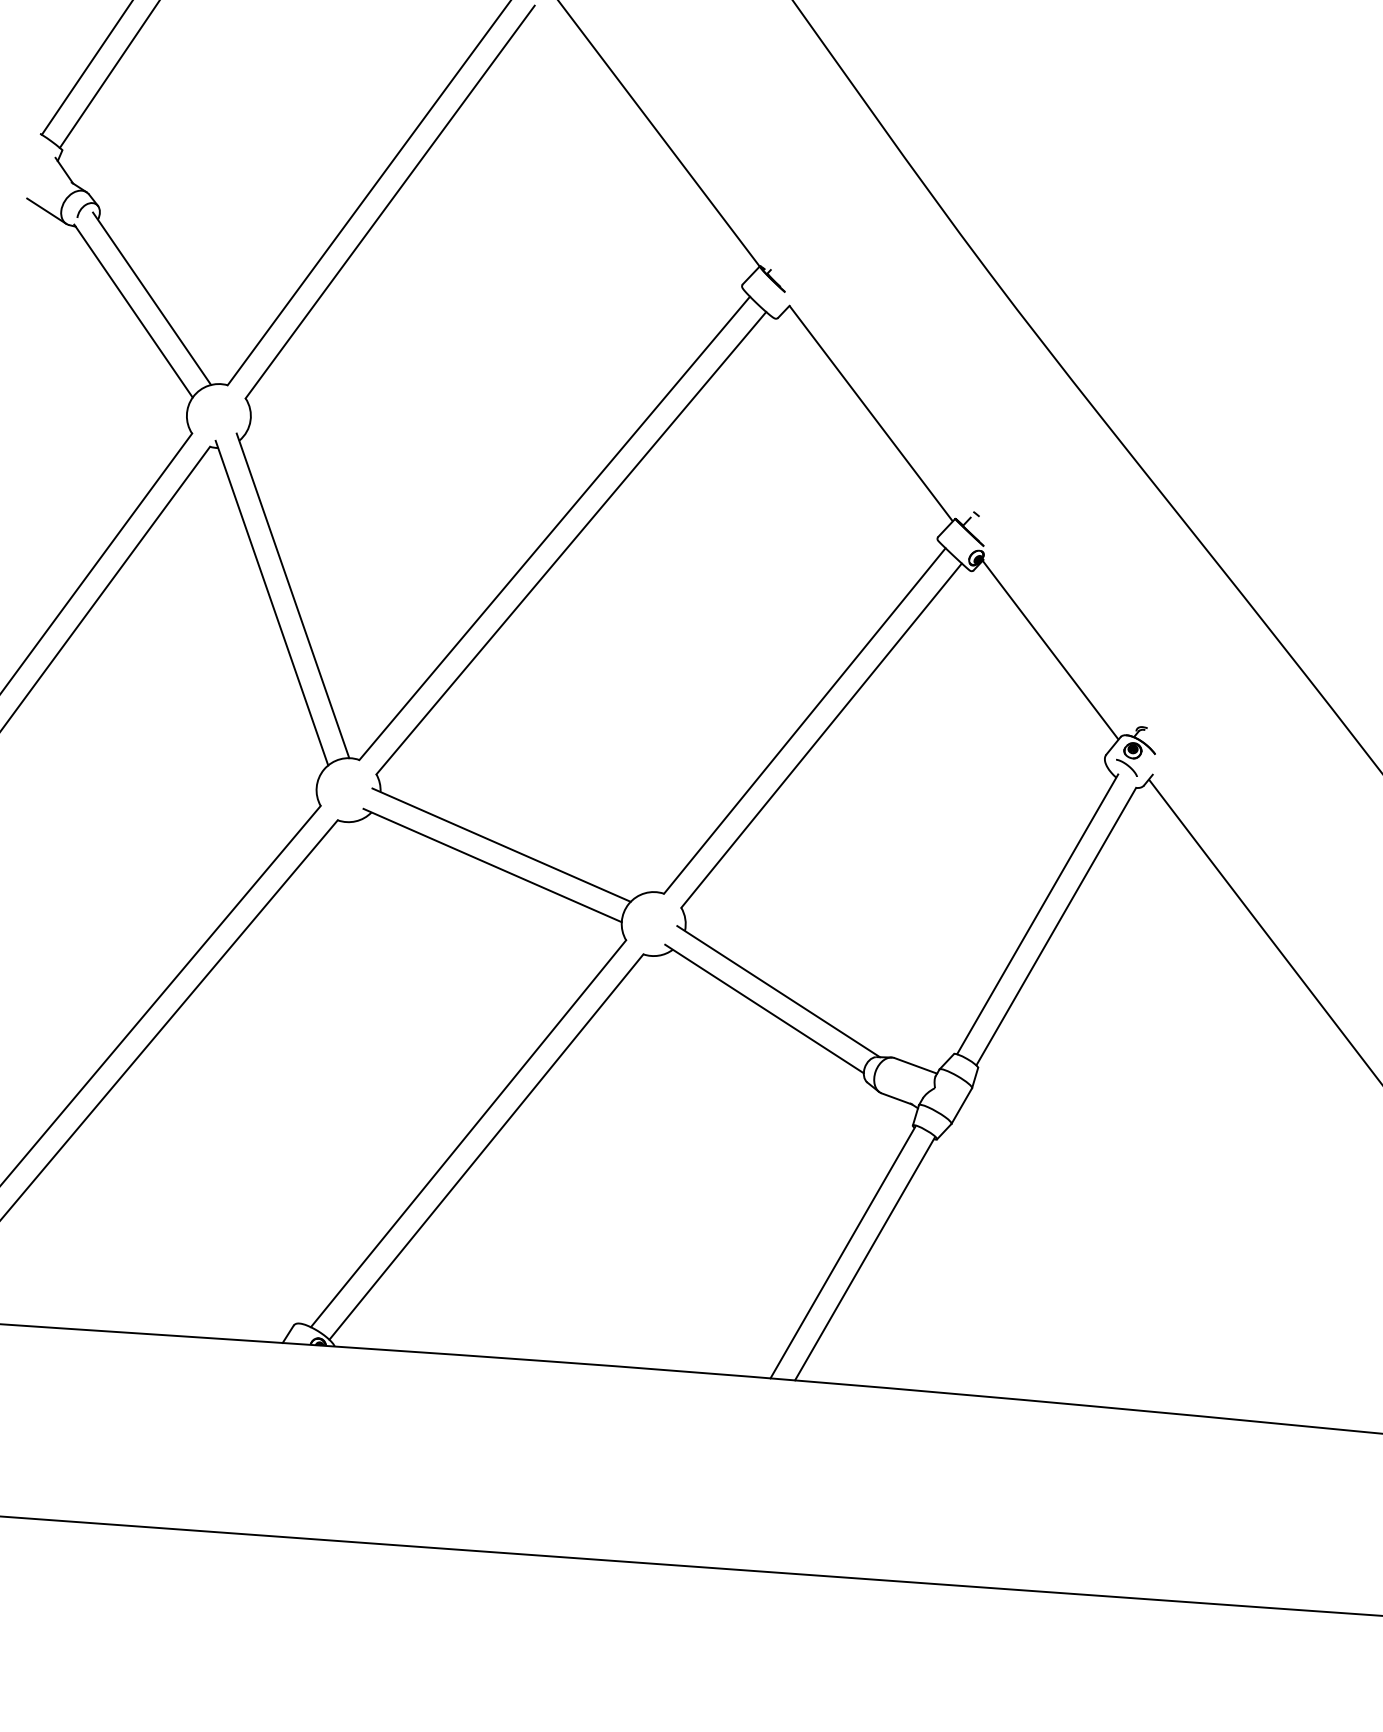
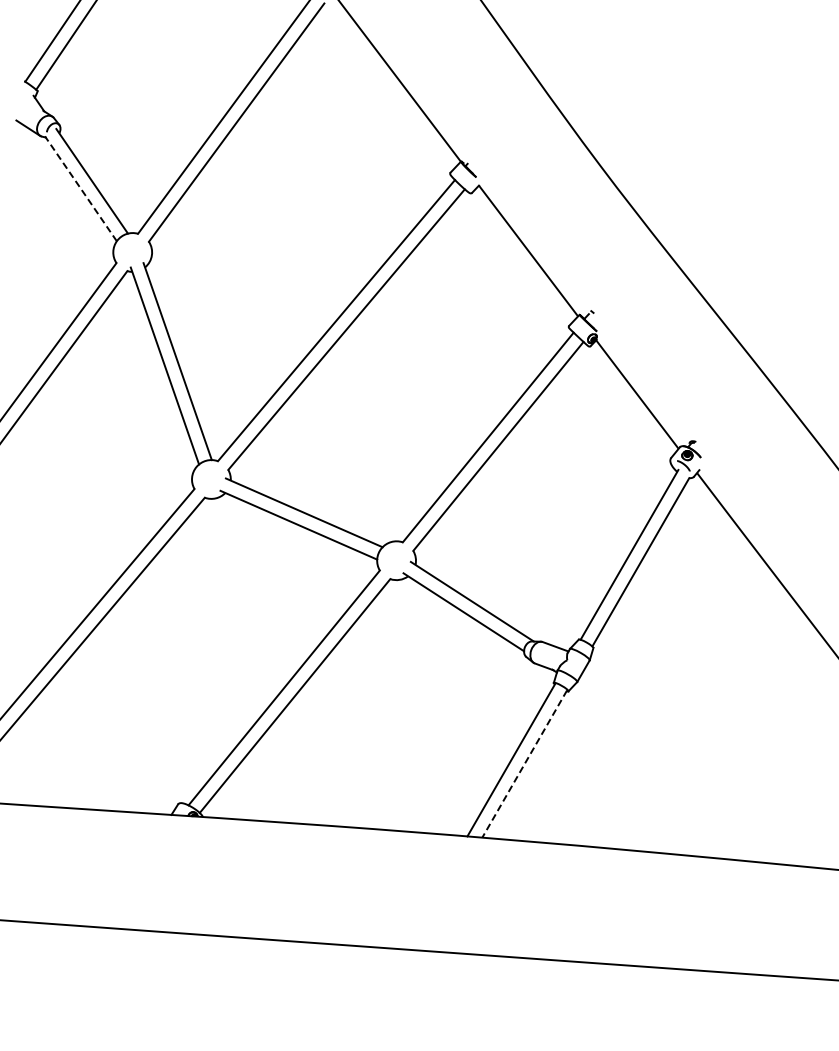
line: (132, 310) -> (80, 188), solid -> dashed
line: (864, 1259) -> (524, 764), solid -> dashed

